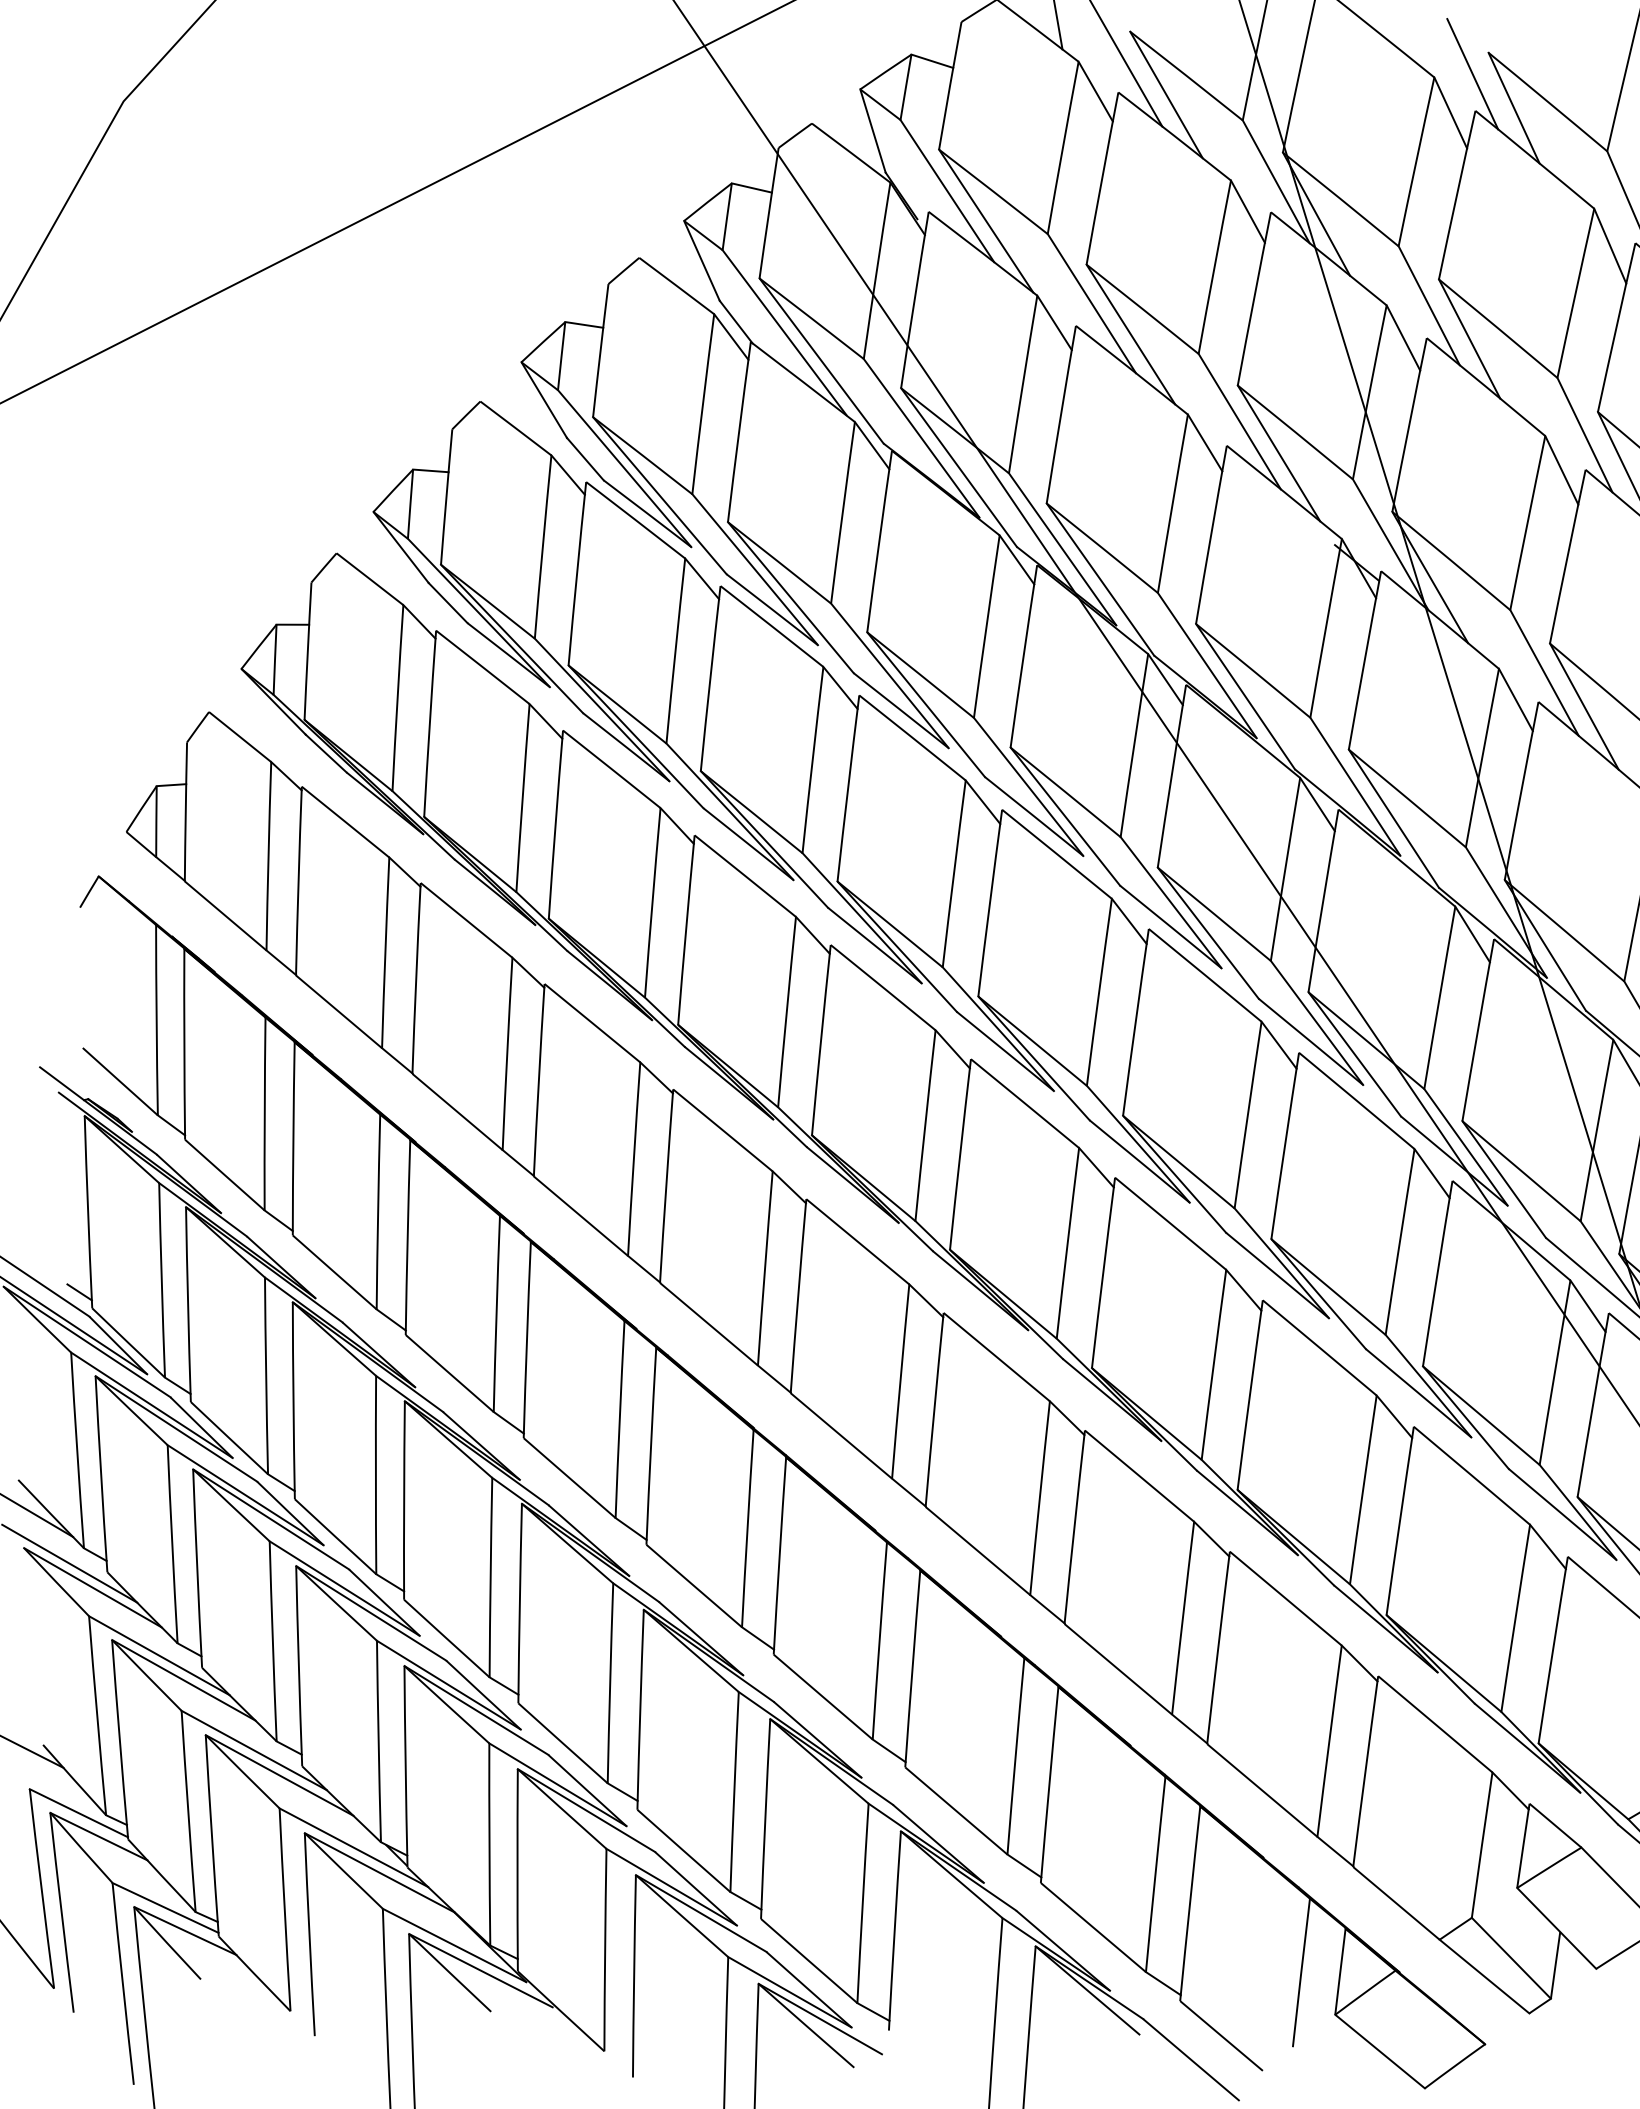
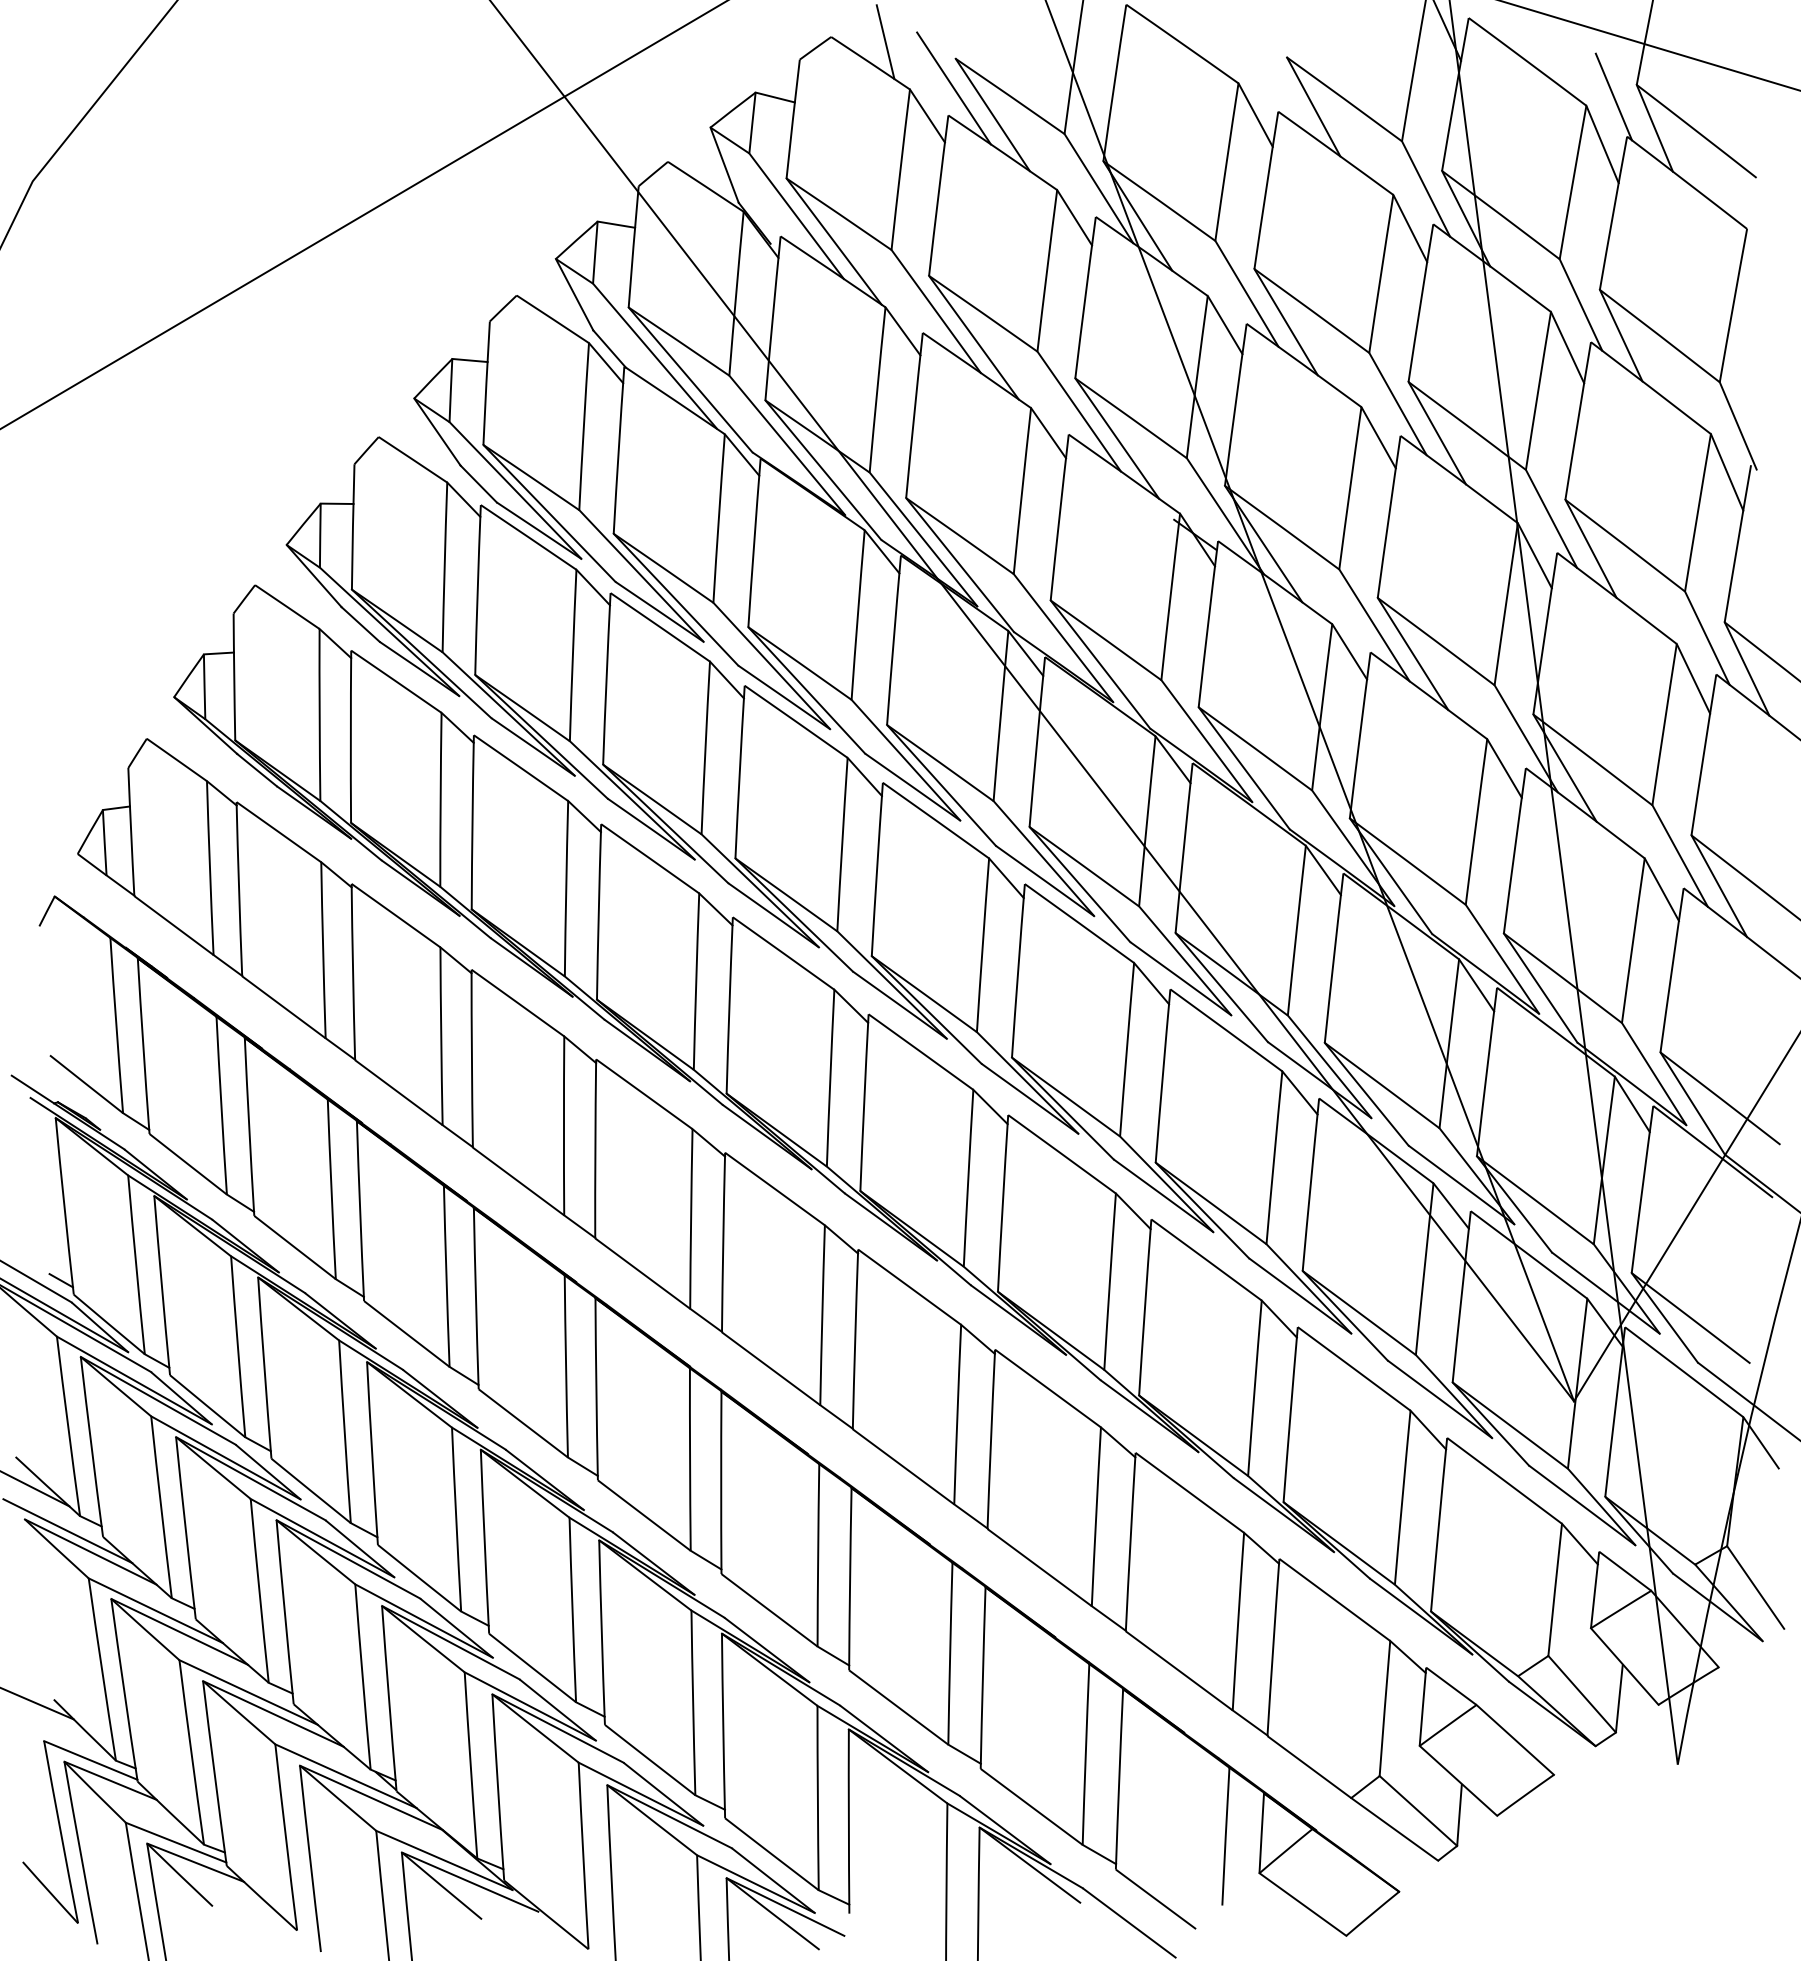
line: (1472, 73) -> (1273, 77), removed

